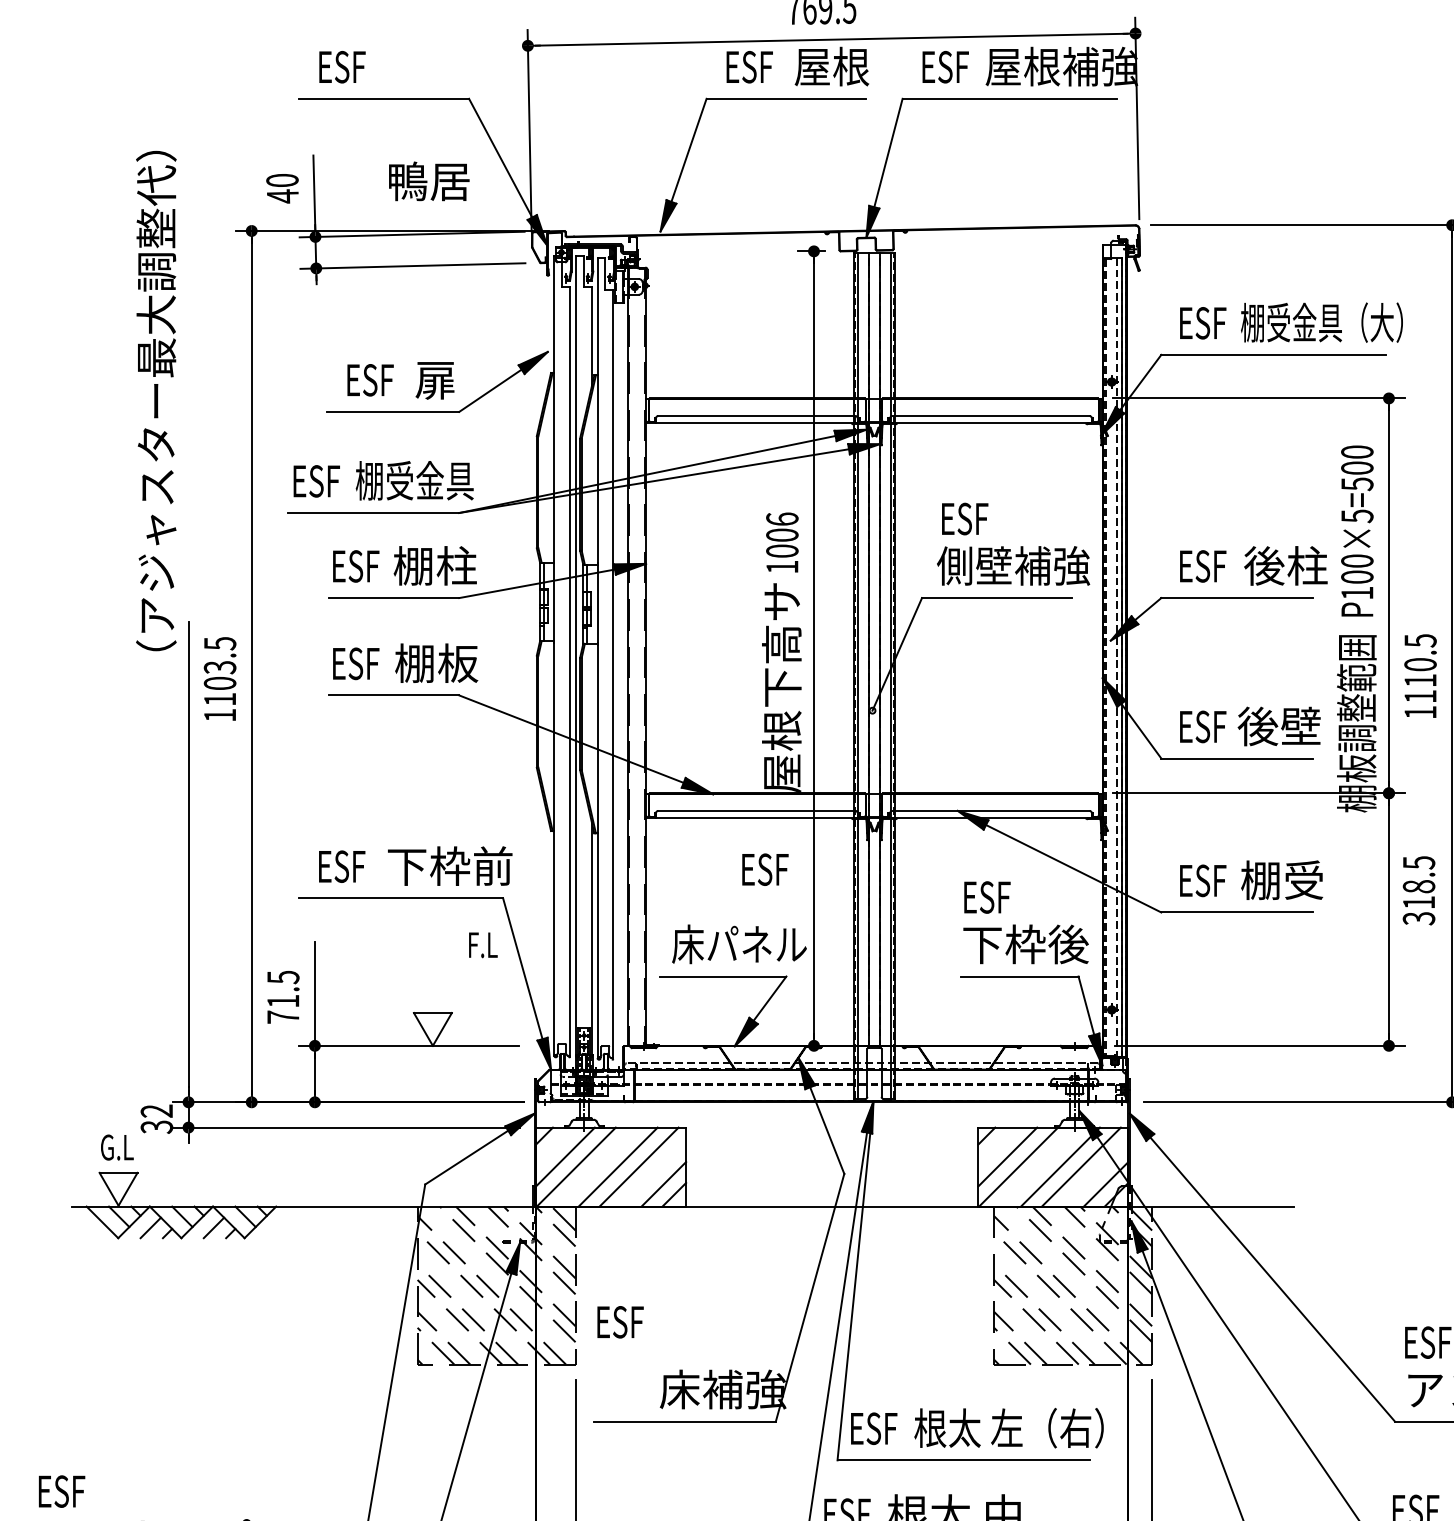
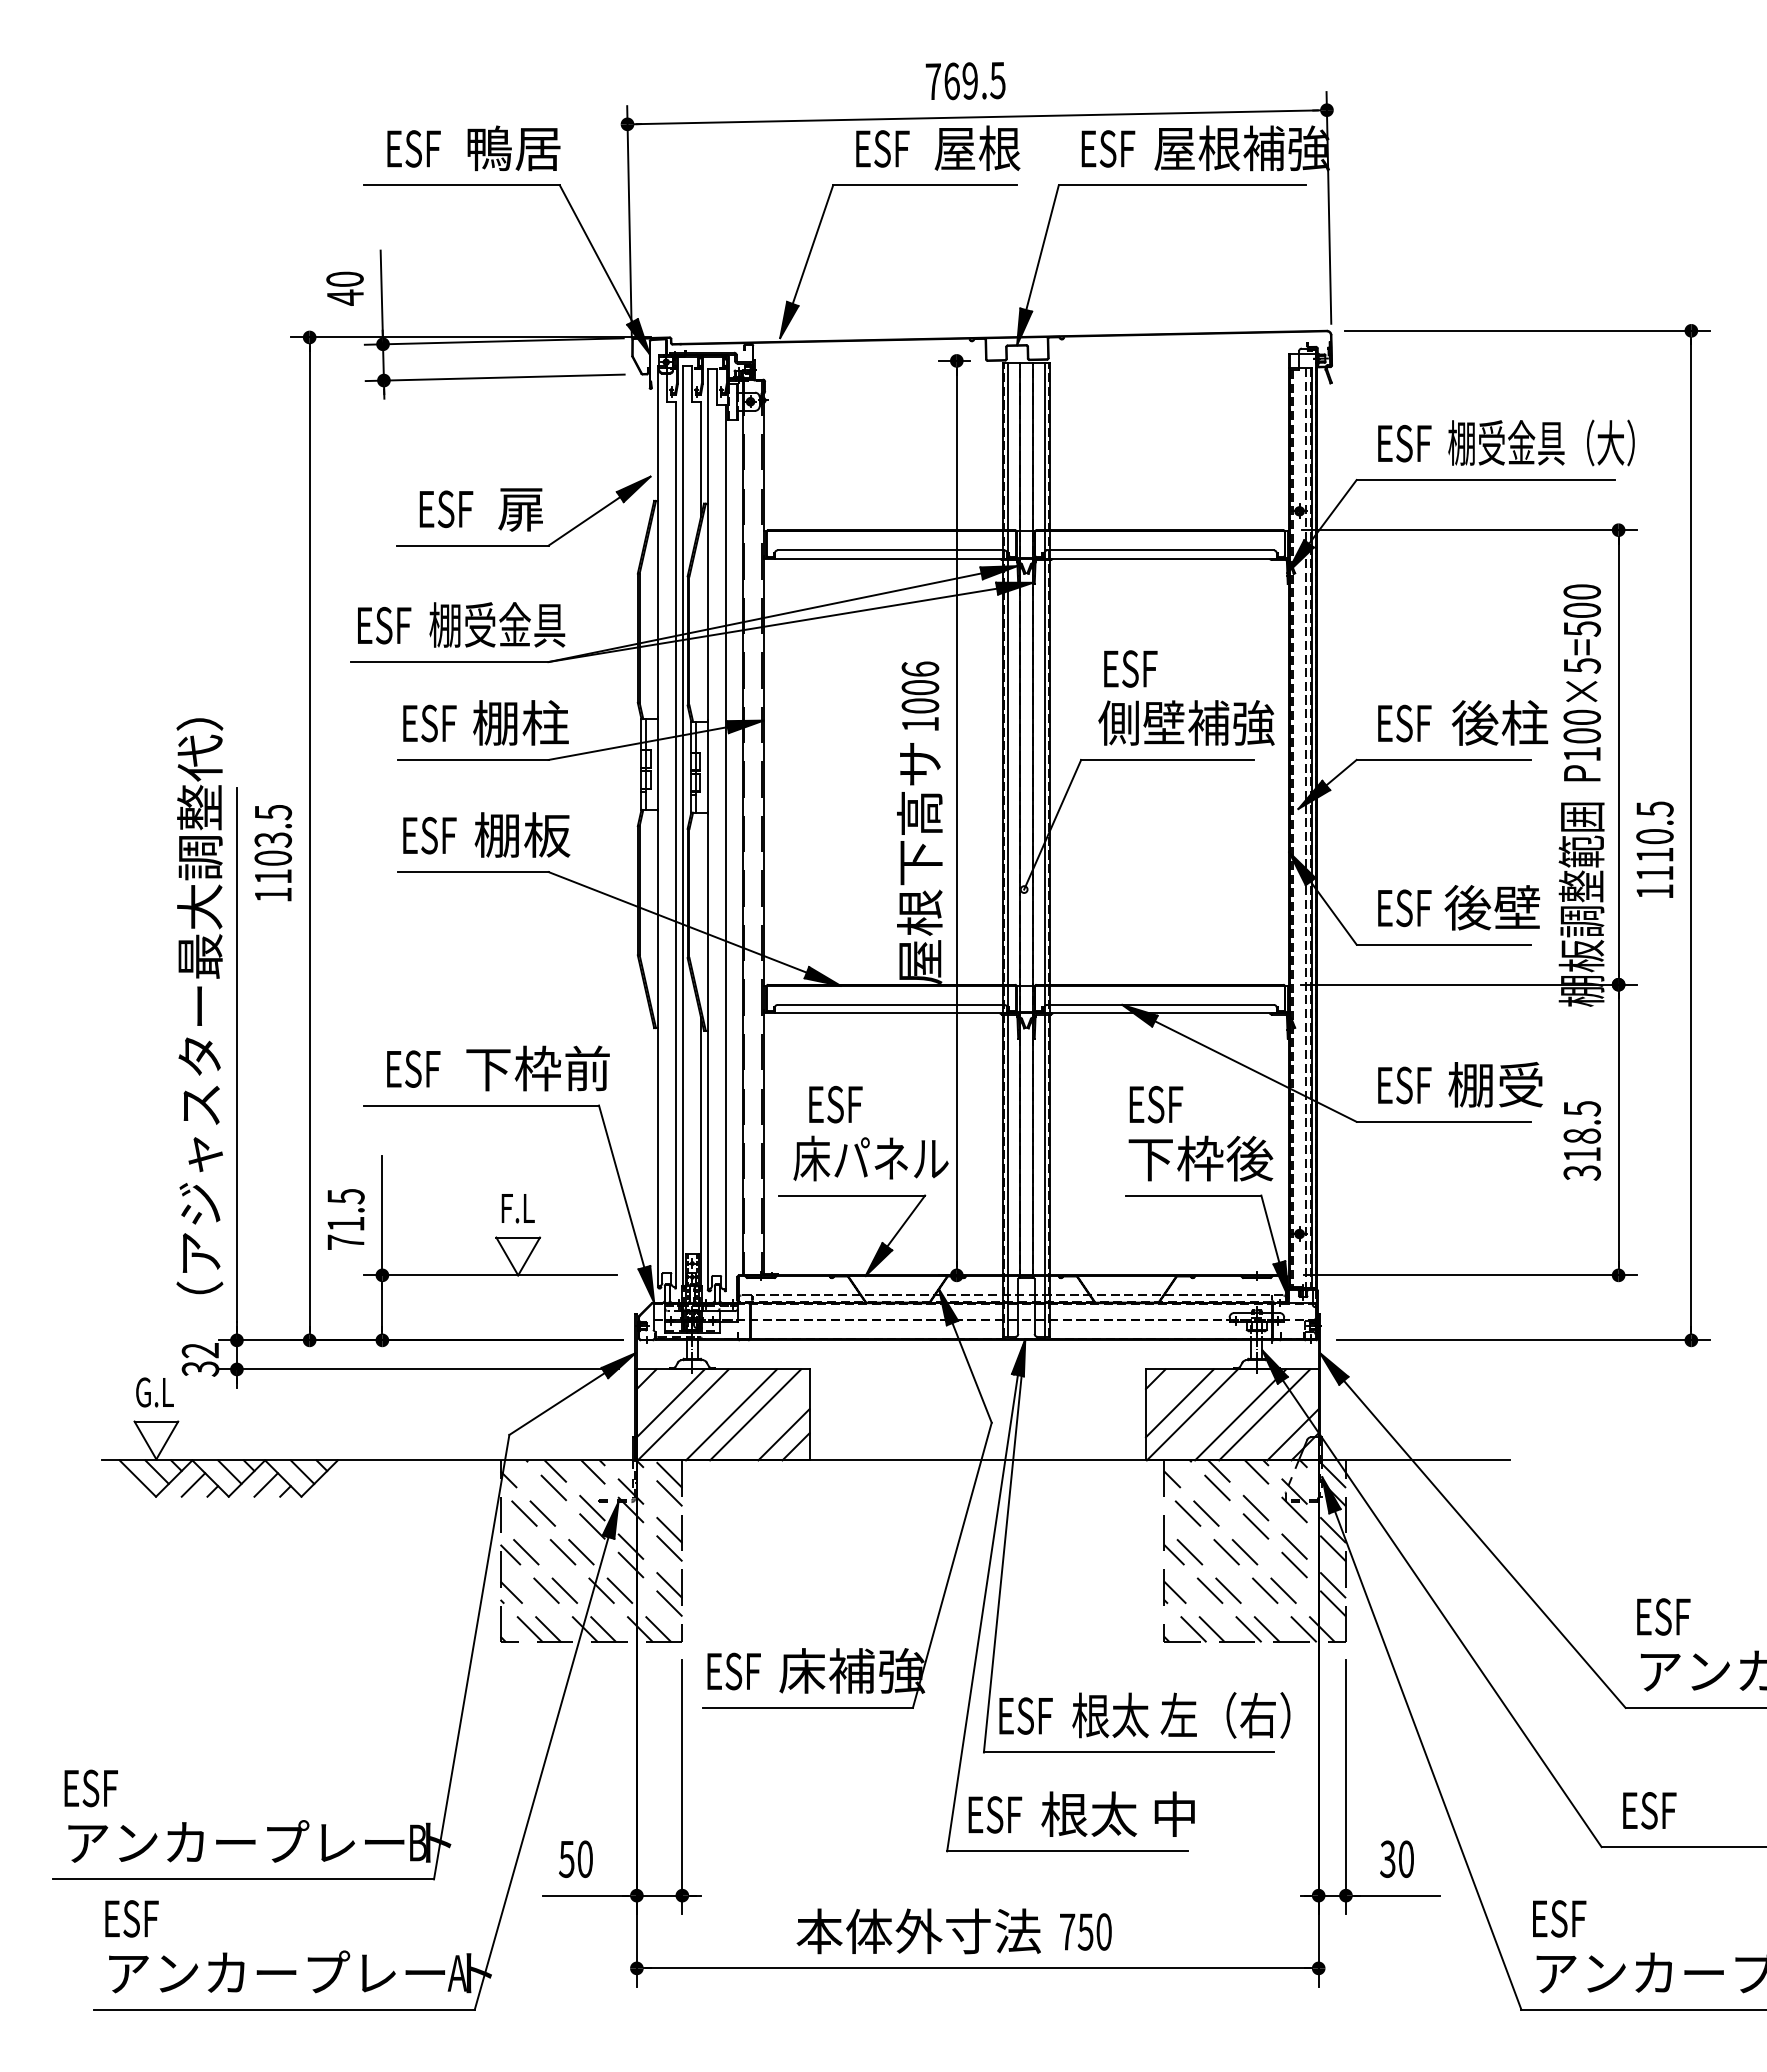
text: (428, 181) -> (513, 148), moved
text: (156, 401) -> (199, 1006), moved
text: (765, 869) -> (835, 1104), moved
text: (1418, 890) -> (1581, 1140), moved
text: (482, 945) -> (517, 1208), moved
text: (619, 1322) -> (733, 1671), moved

